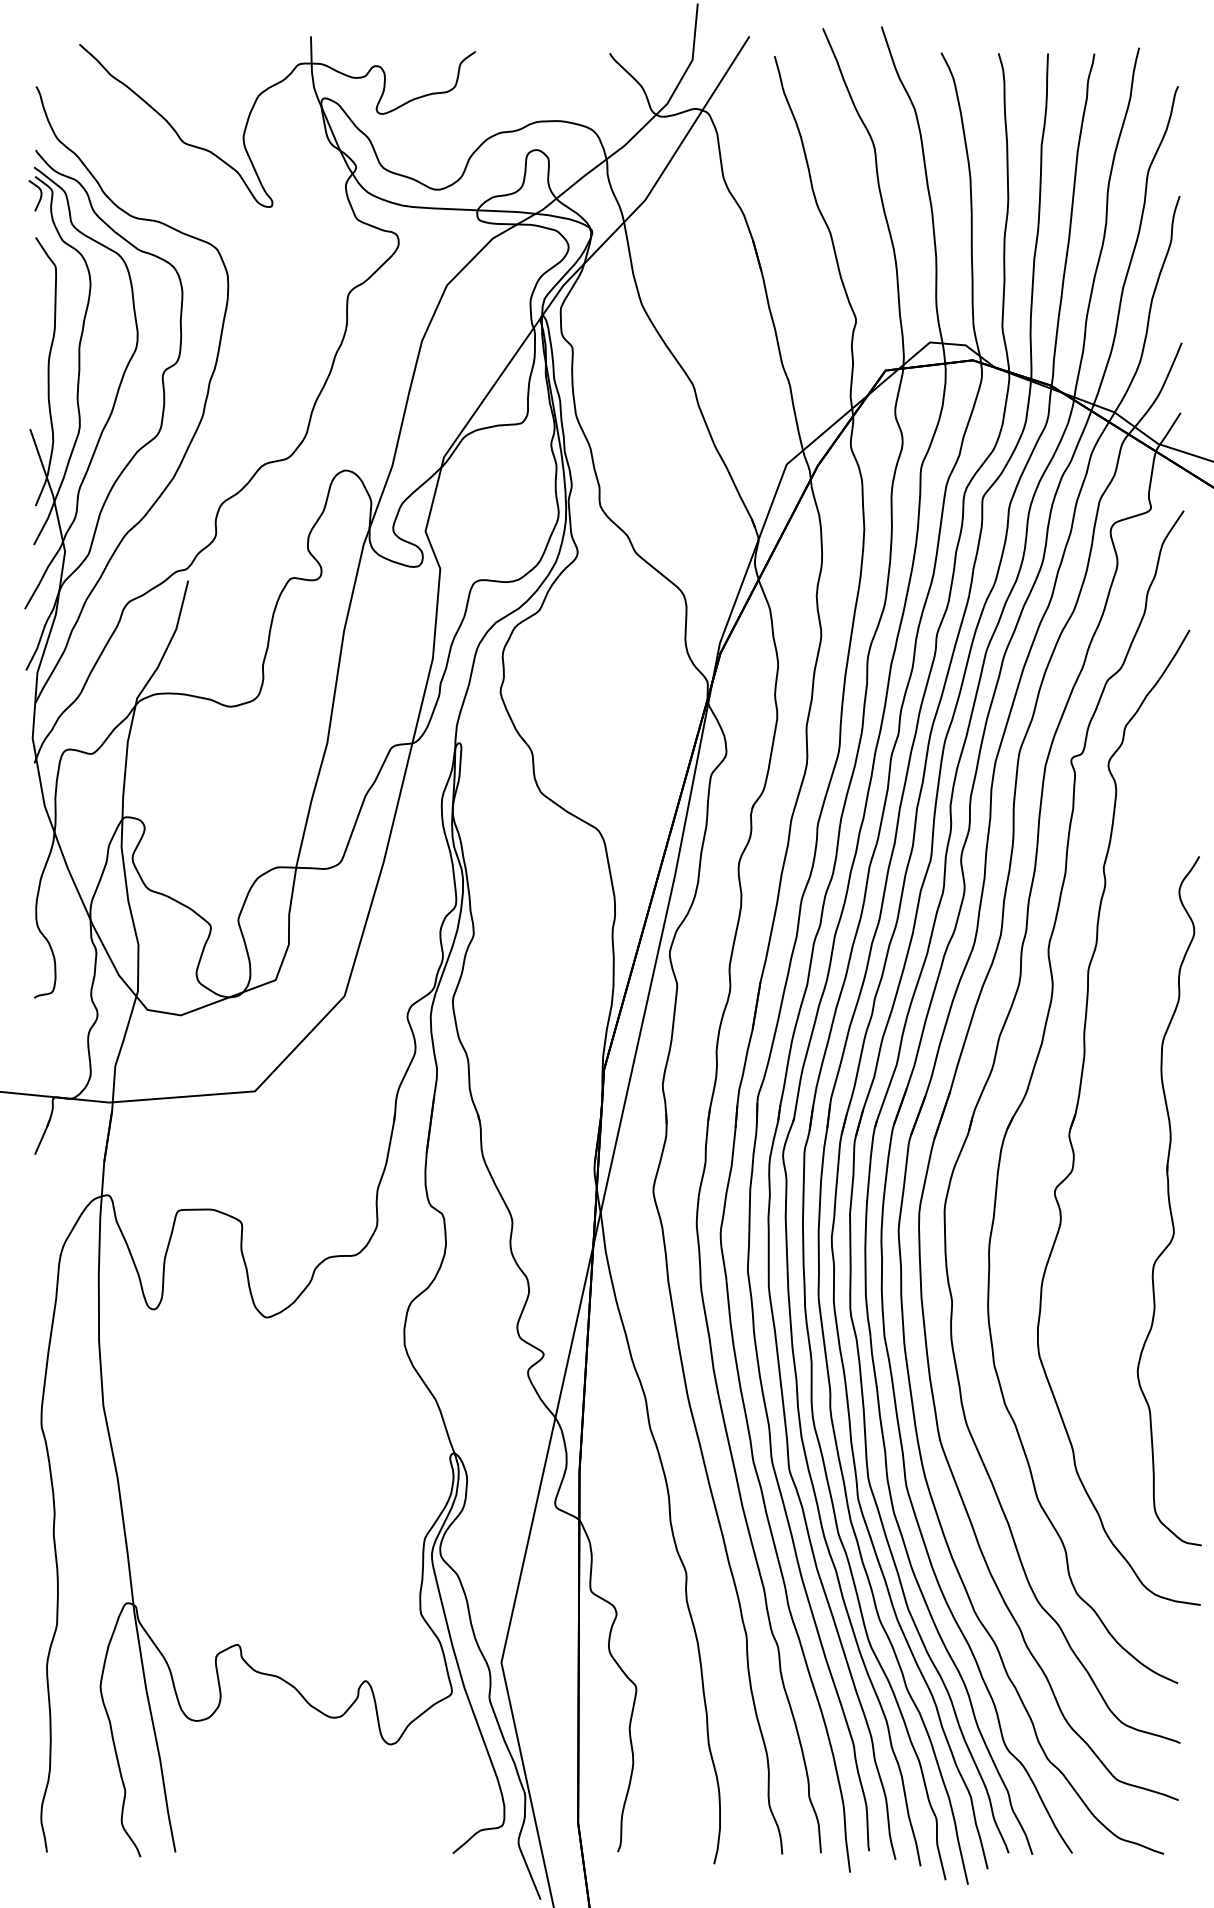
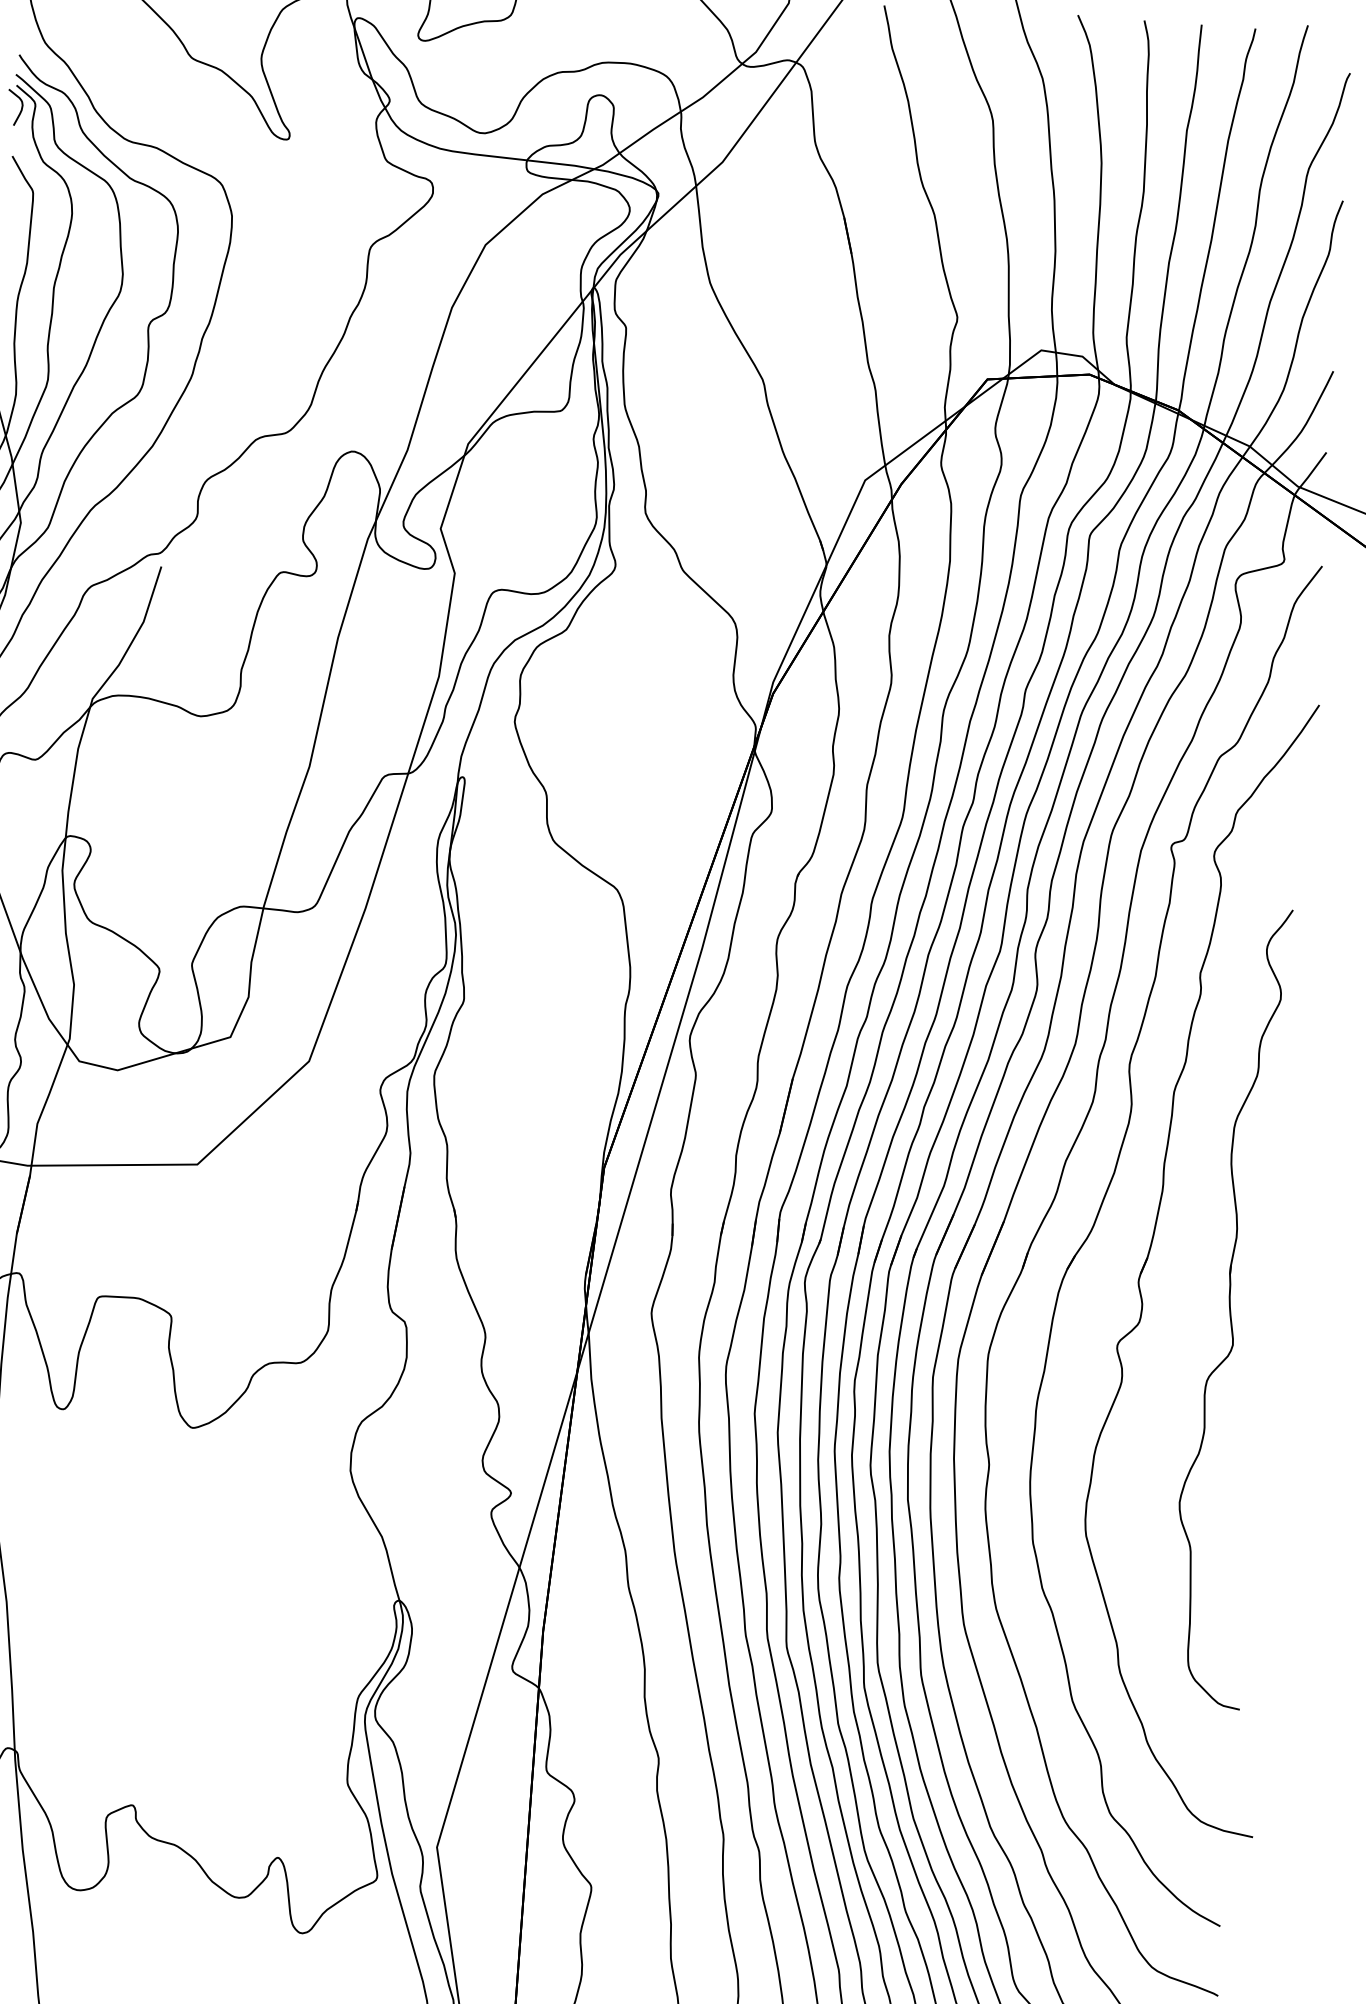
part: (1168, 1201) -> (1229, 1307), moved

